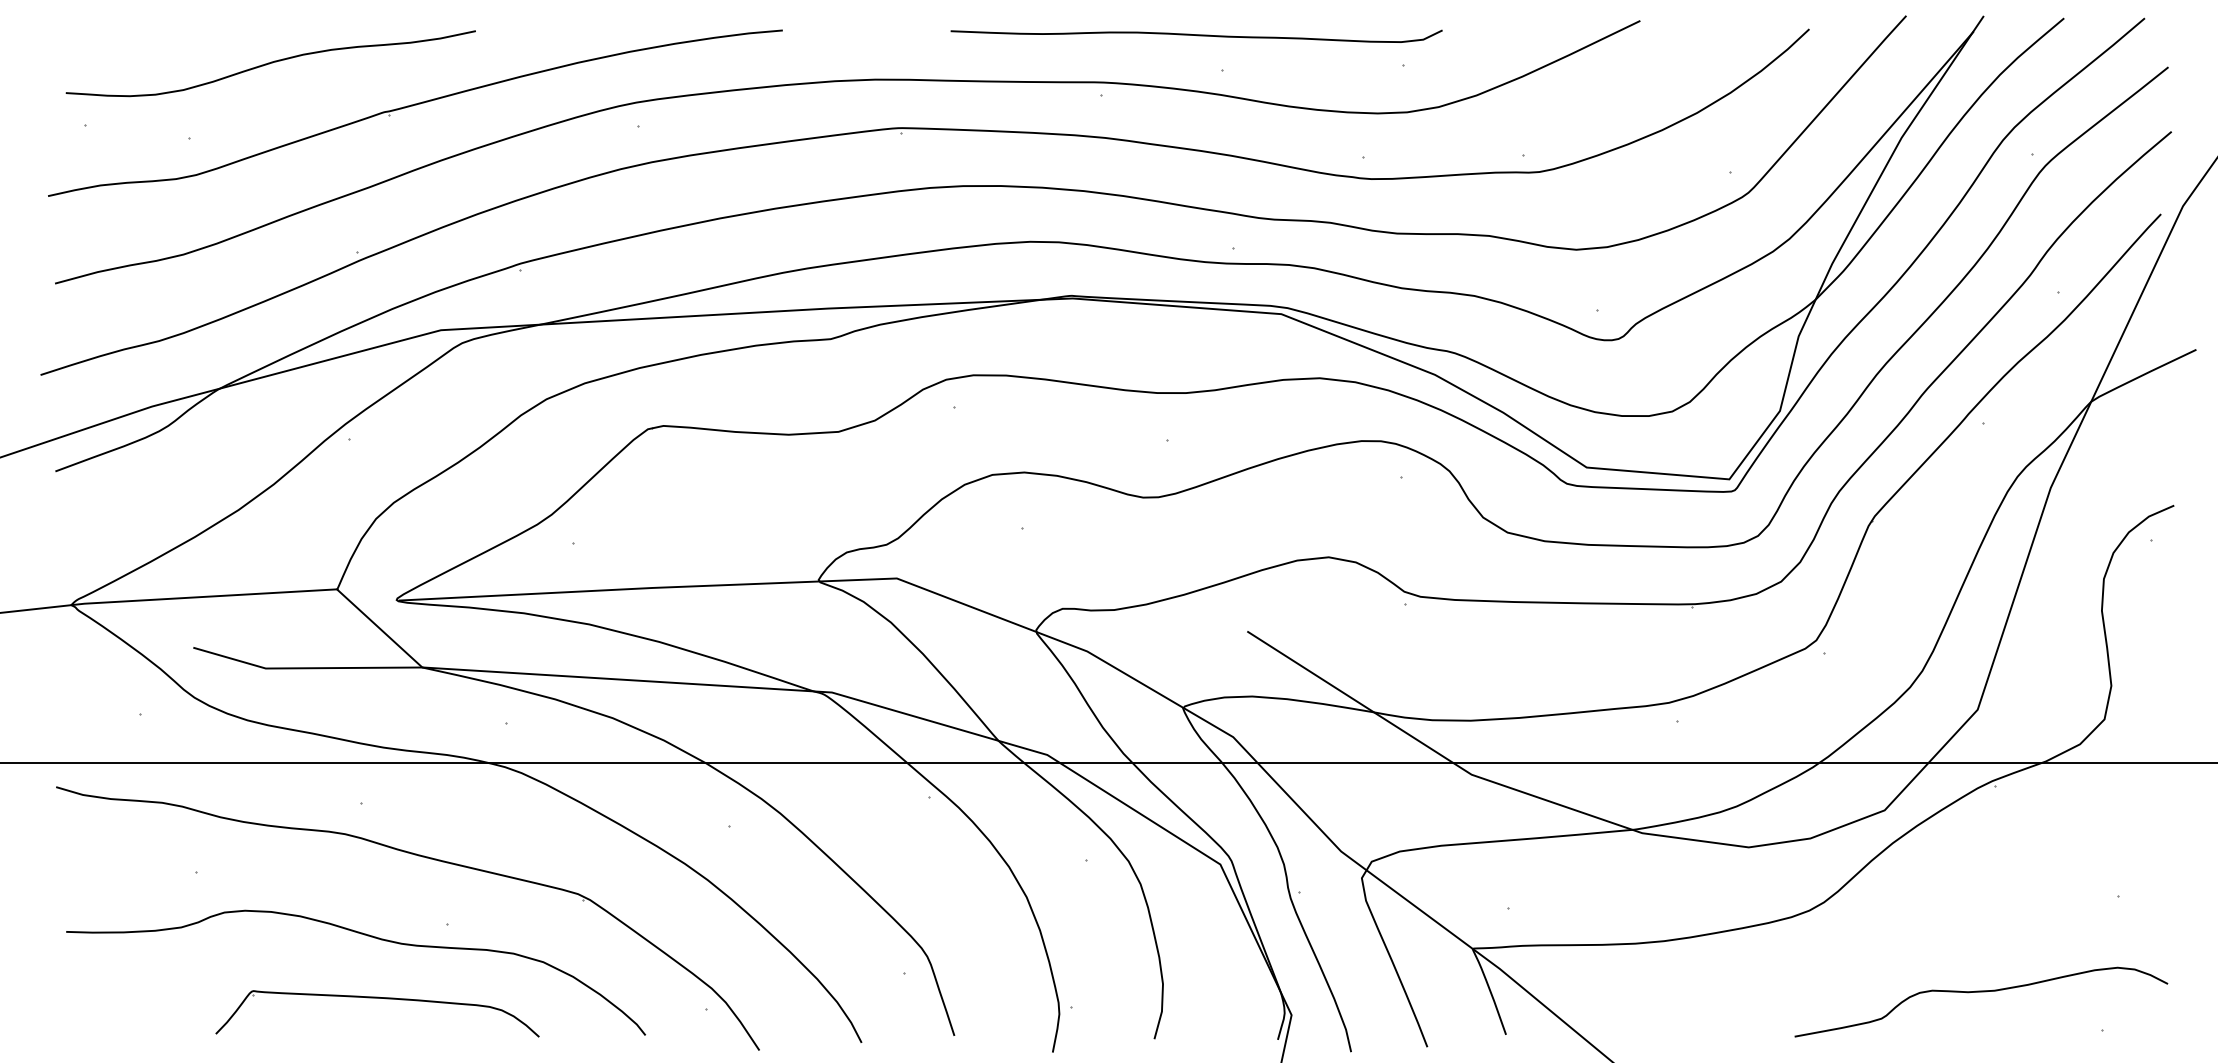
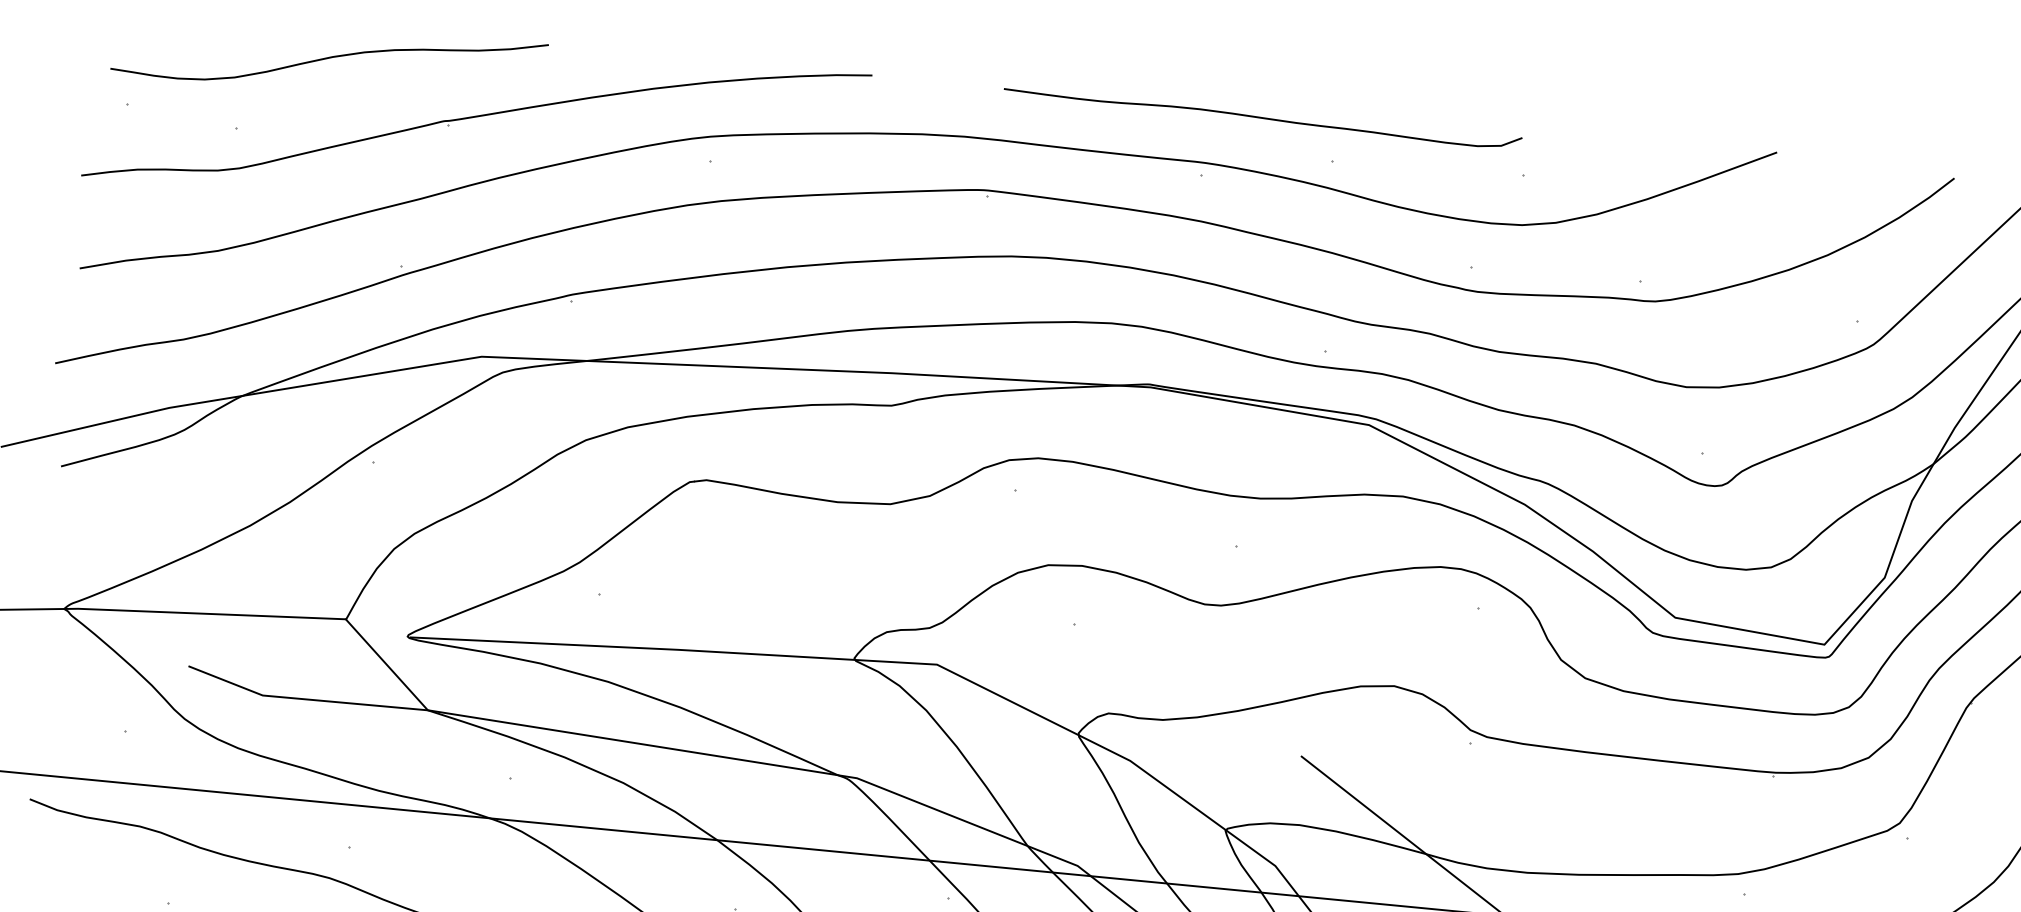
curve: (1196, 35) -> (1262, 118), moved

